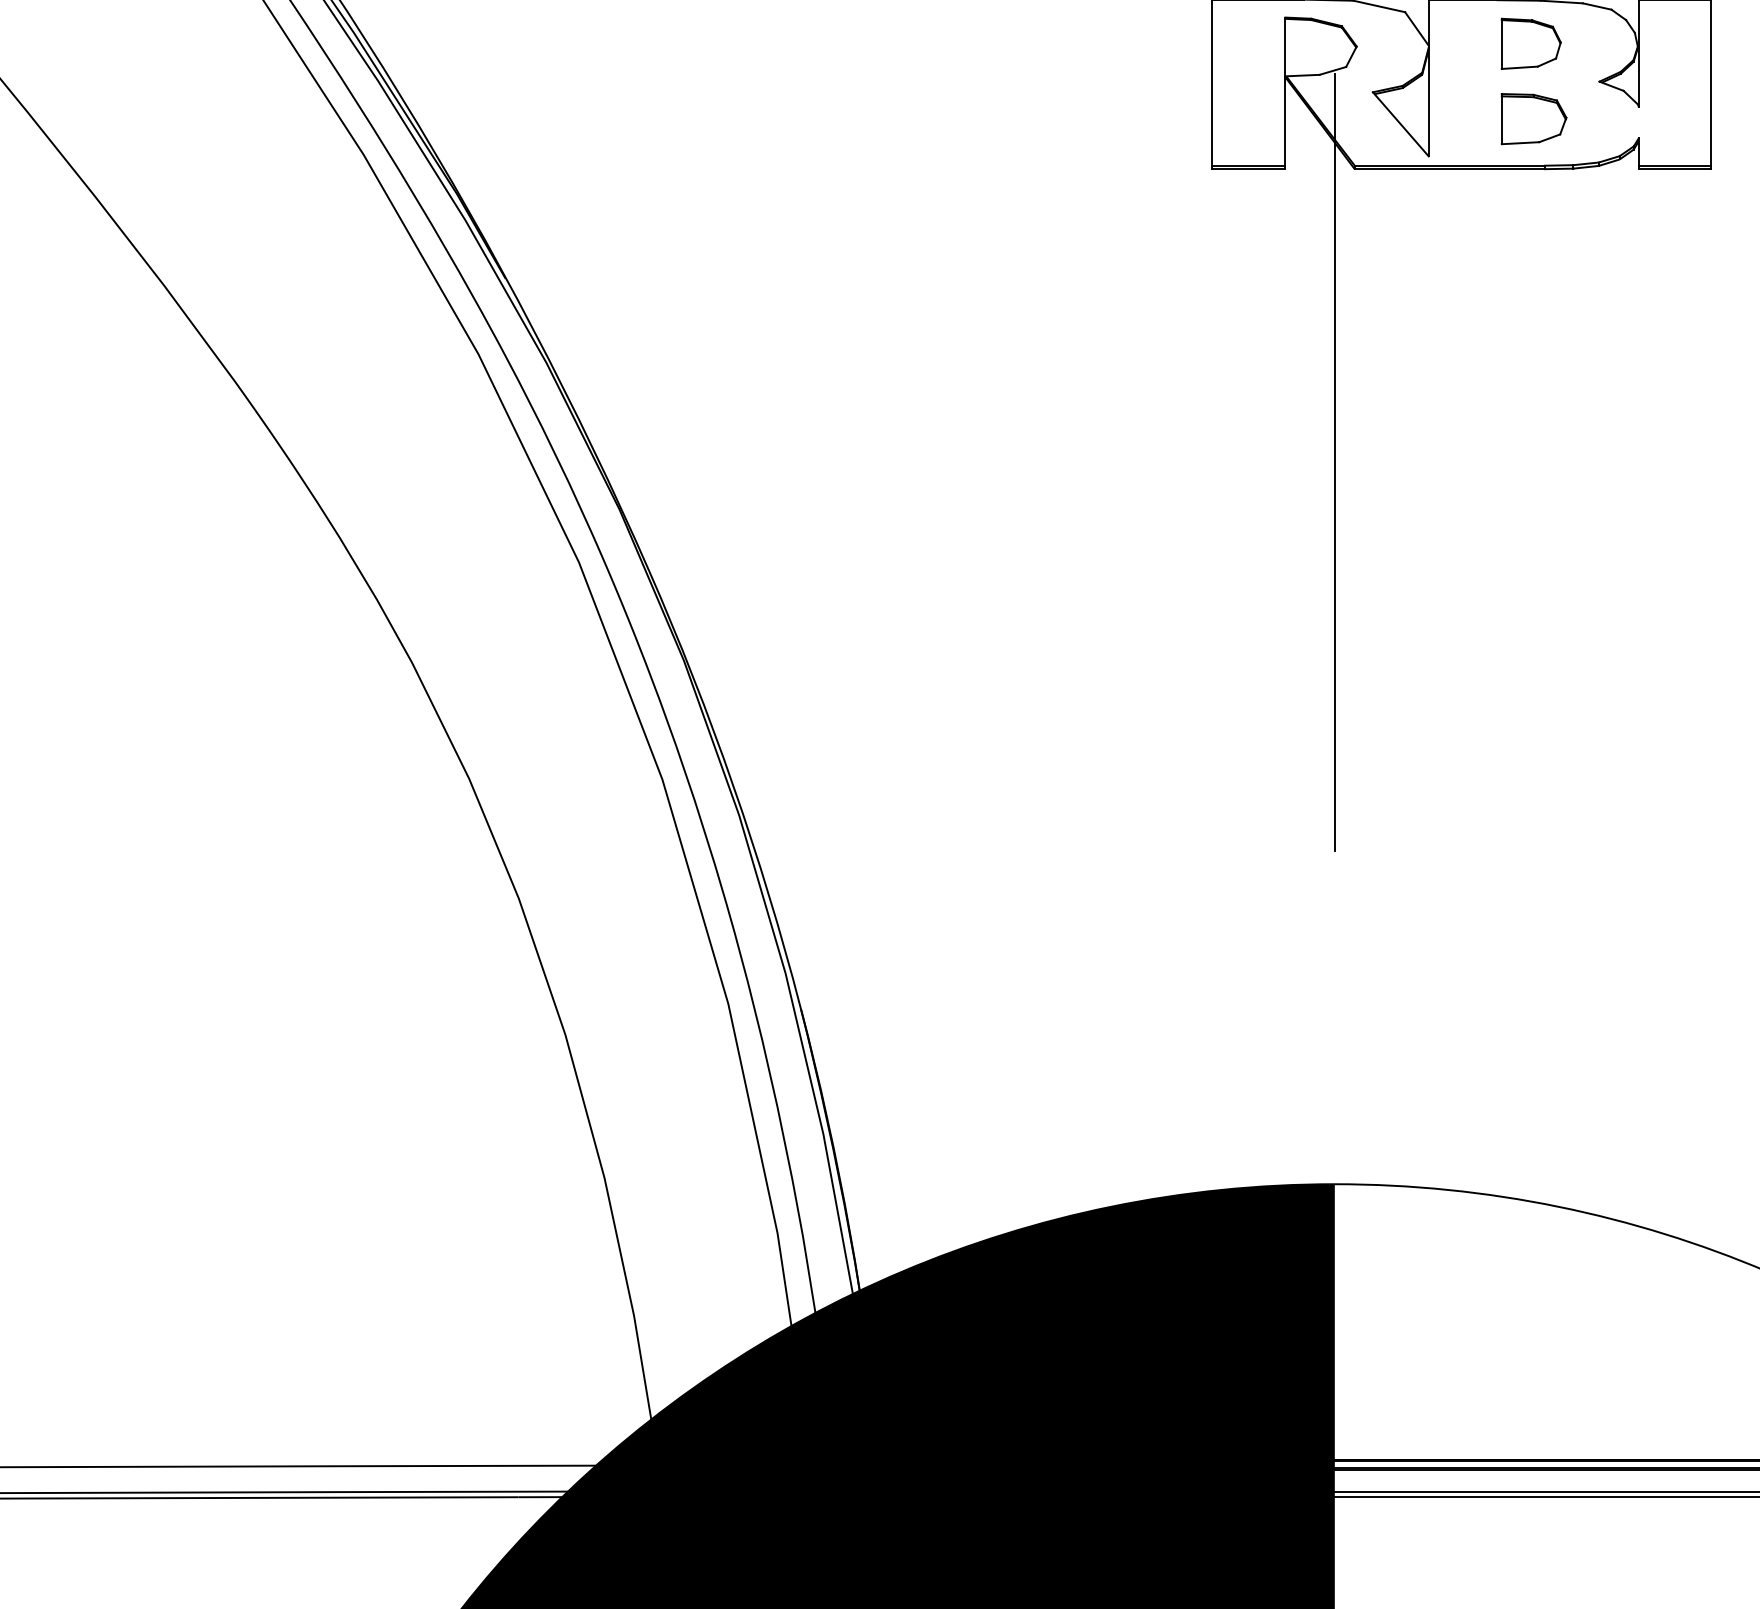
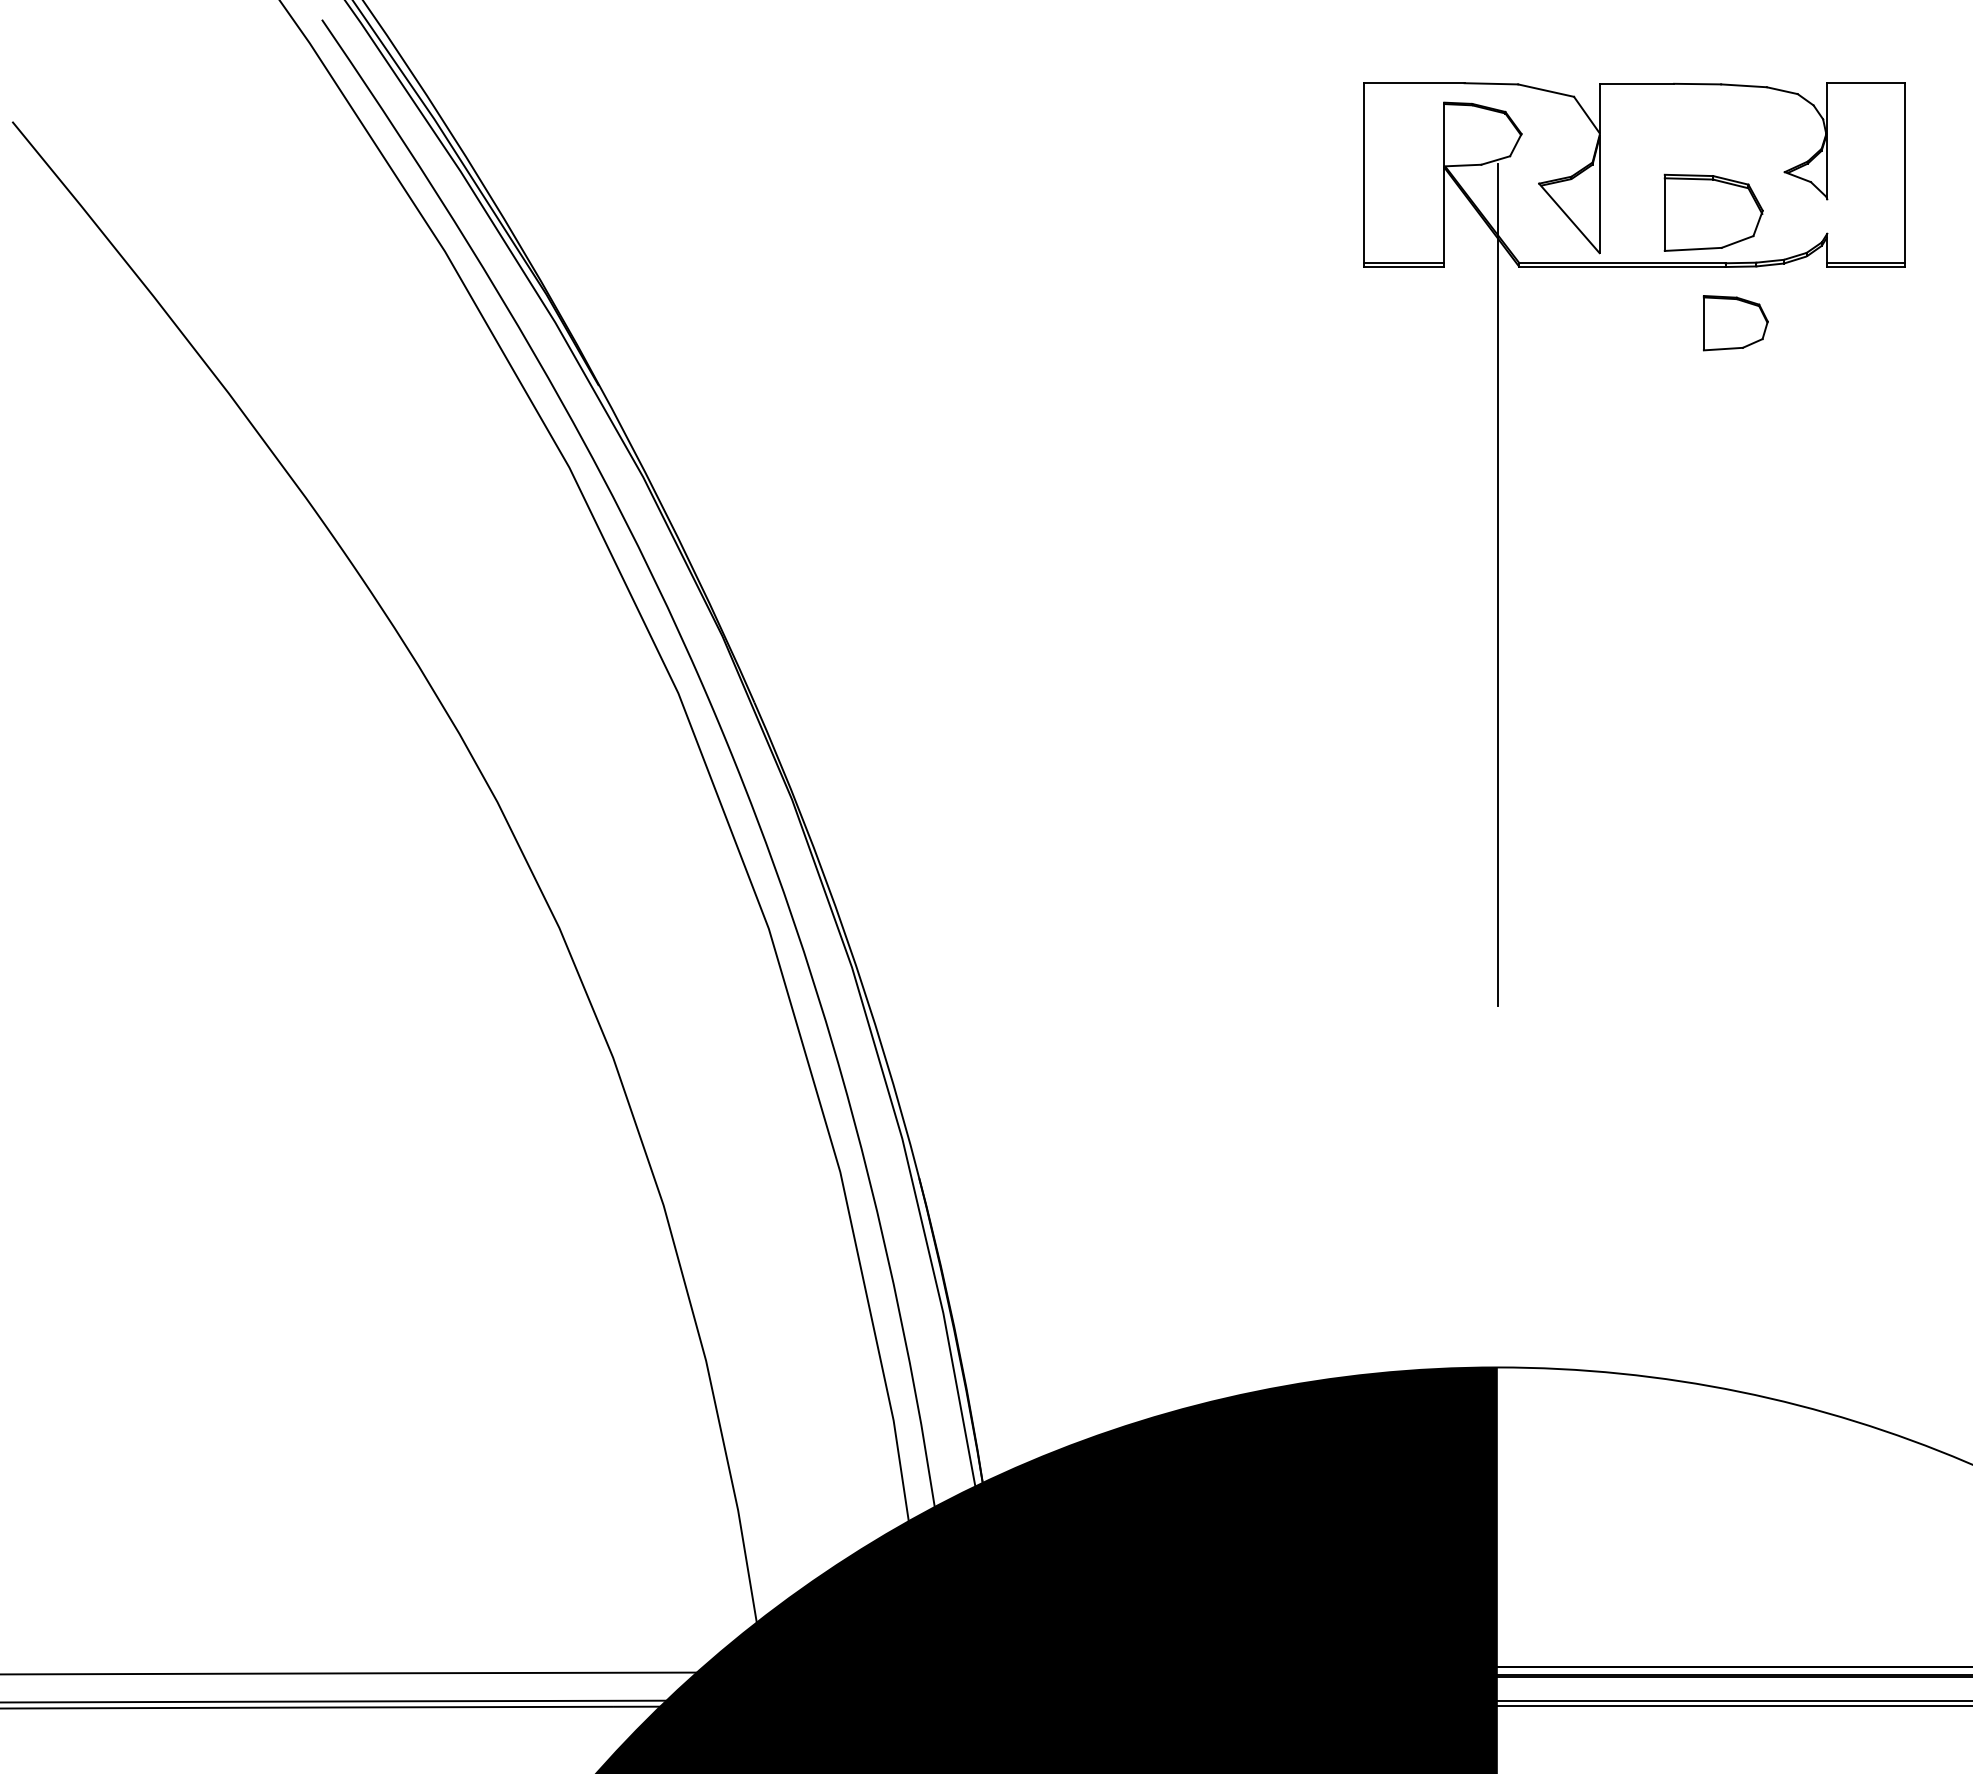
part: (1531, 44) -> (1735, 323), moved
part: (1533, 118) -> (1713, 212), size x1.4

